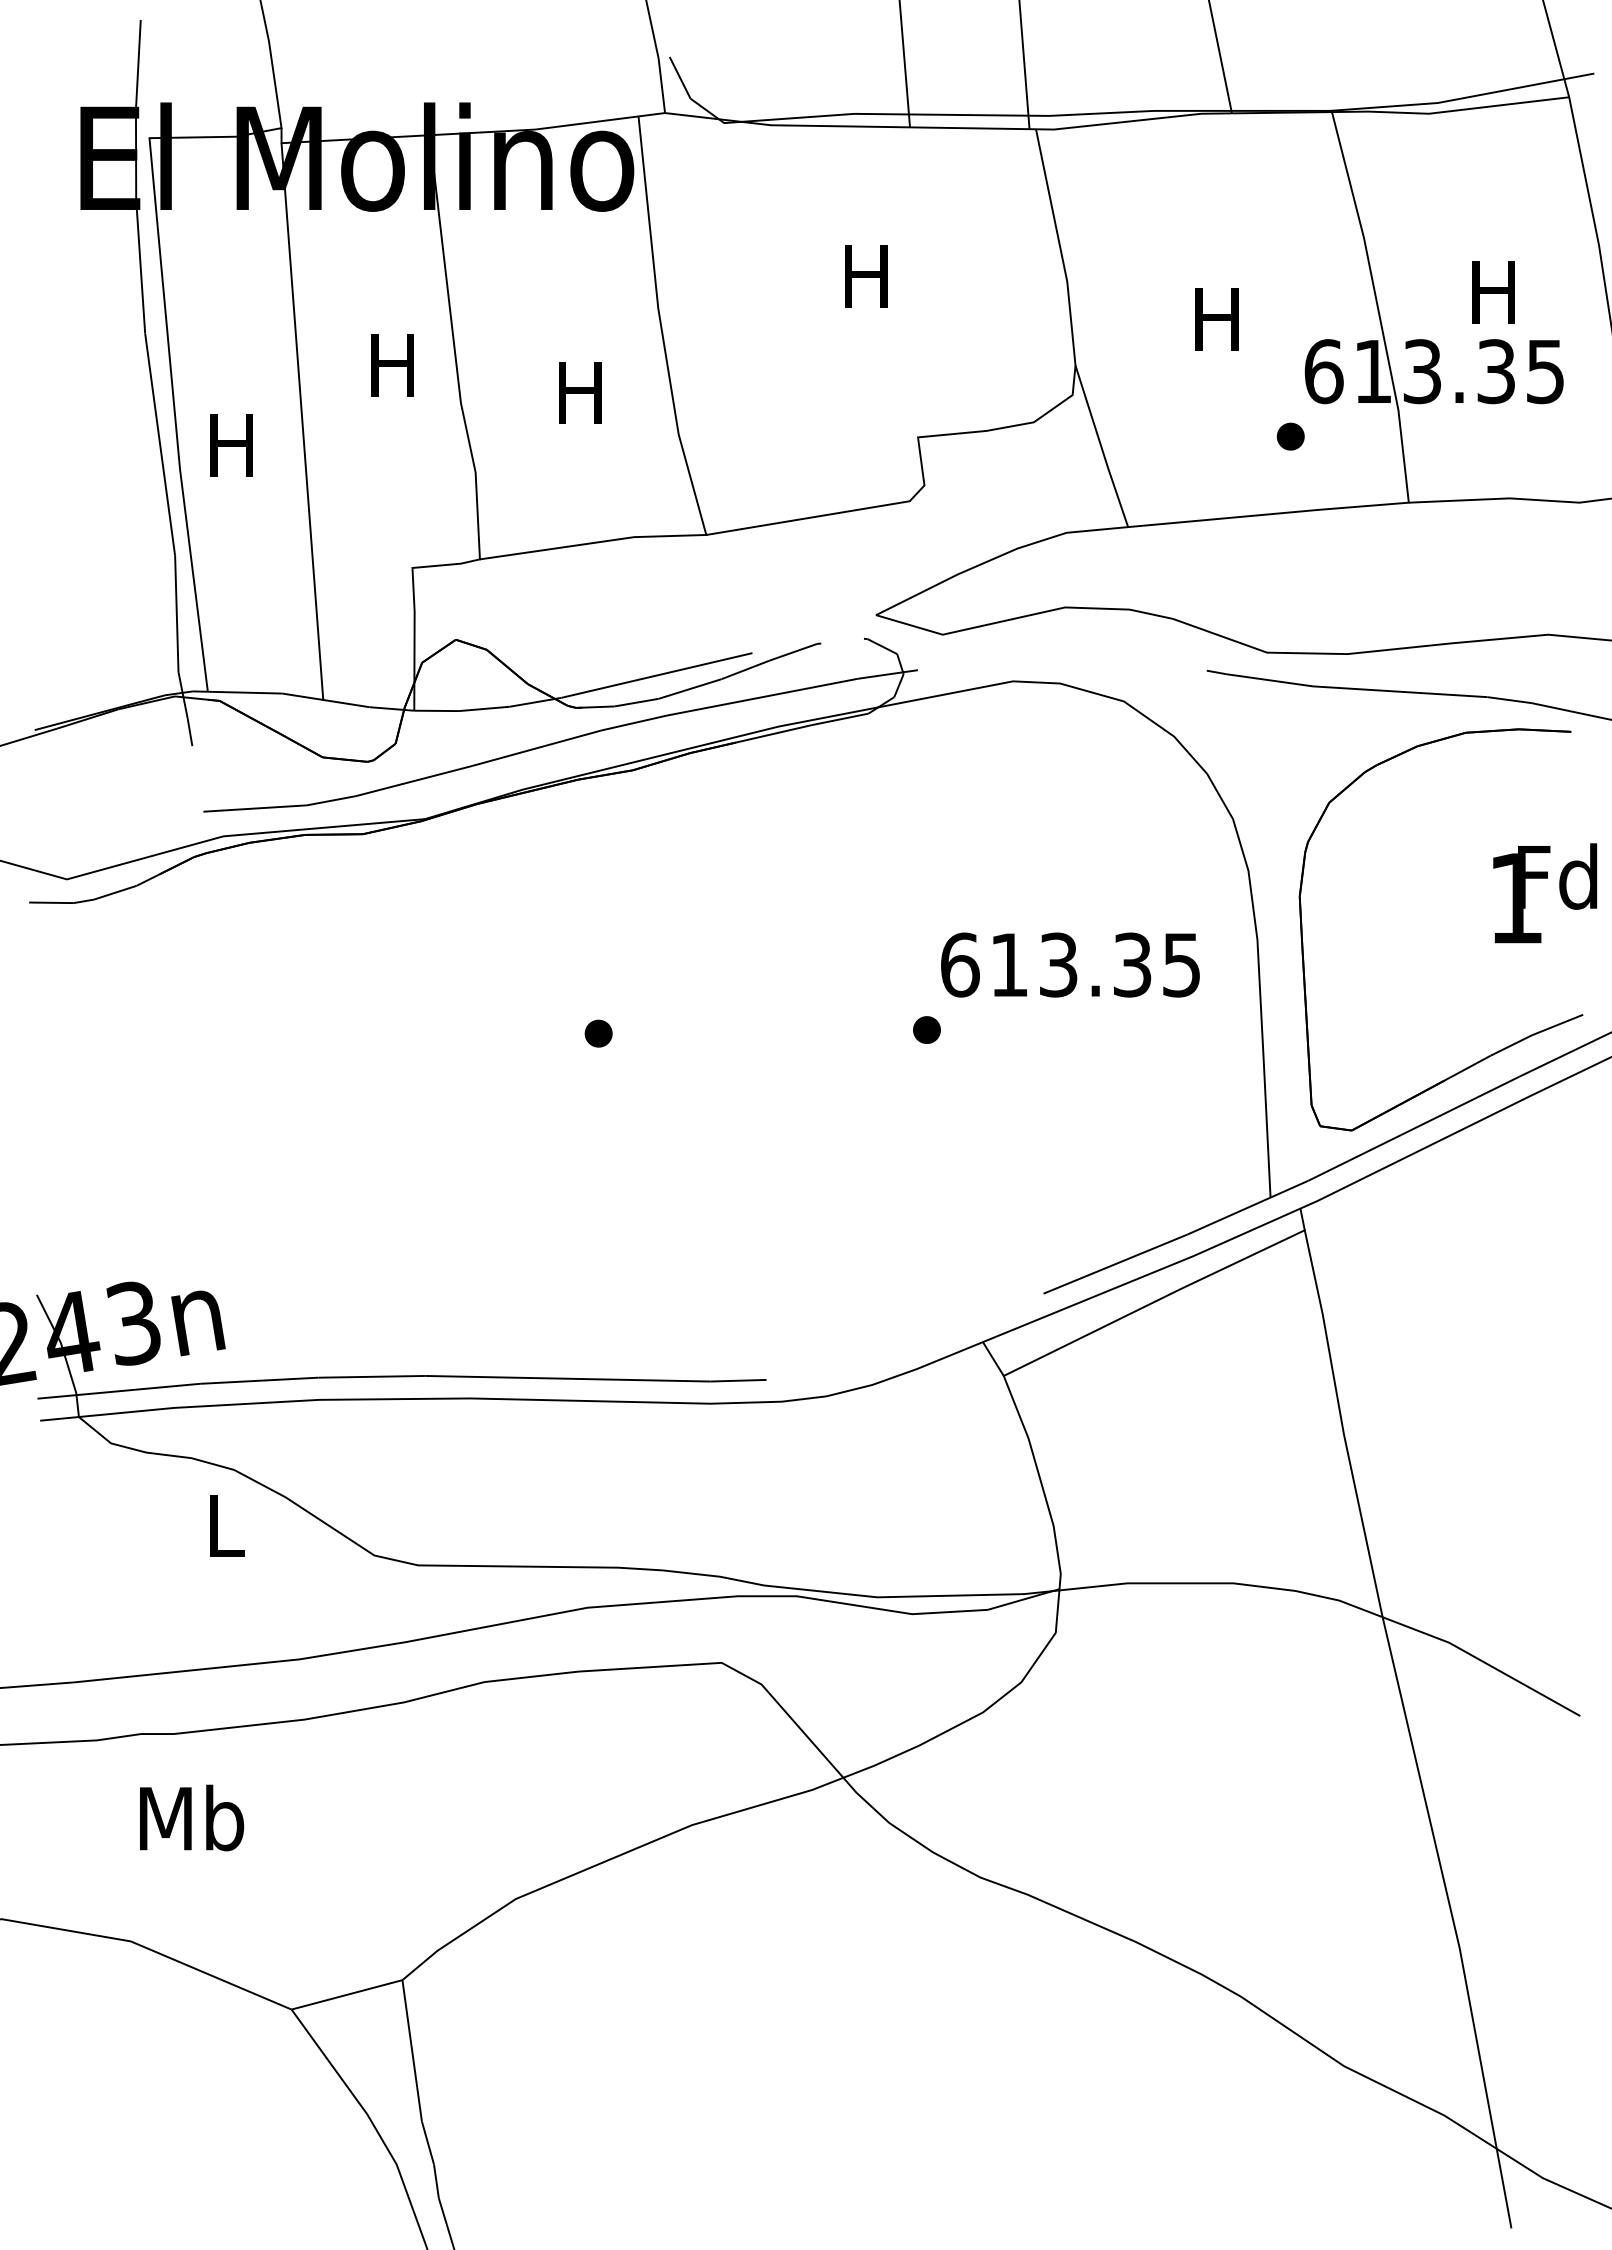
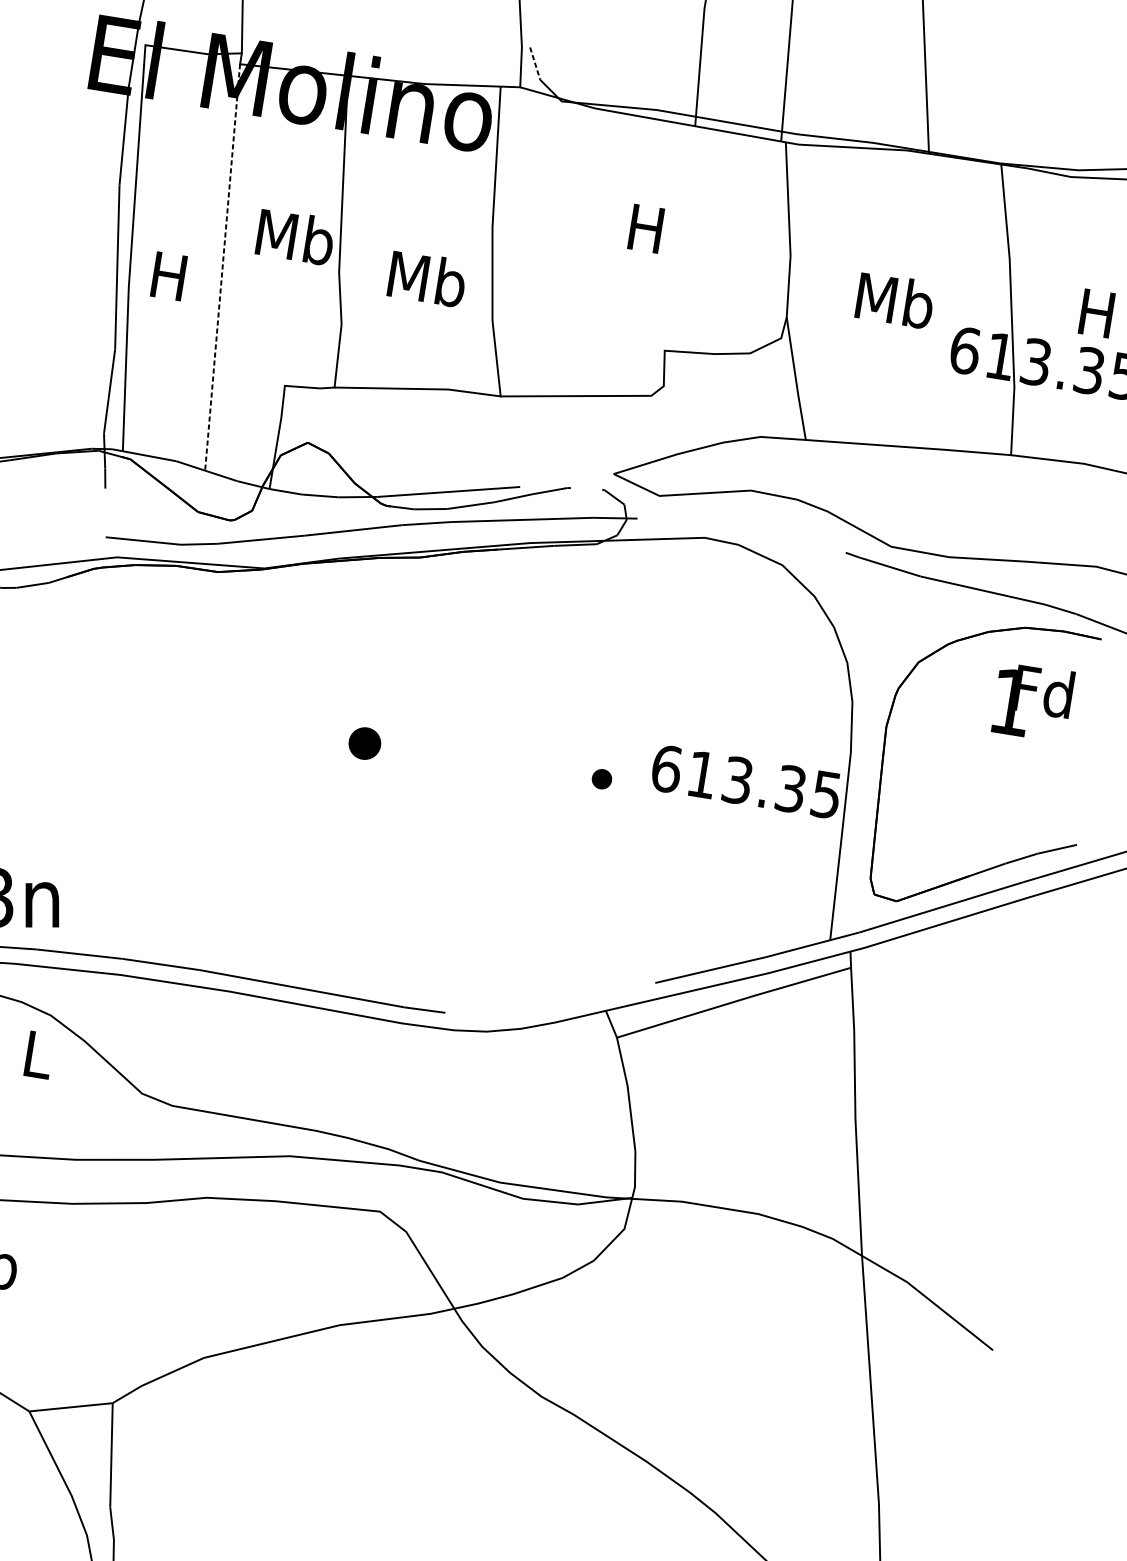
line: (680, 78) -> (535, 64), solid -> dashed
text: (1218, 318) -> (895, 300), H -> Mb
text: (394, 364) -> (295, 237), H -> Mb
text: (581, 392) -> (427, 279), H -> Mb
line: (302, 422) -> (222, 268), solid -> dashed
part: (1290, 436) -> (933, 393), removed
text: (1545, 893) -> (1033, 702), moved
text: (1070, 964) -> (746, 781), moved
part: (598, 1033) -> (364, 743), size x1.6

